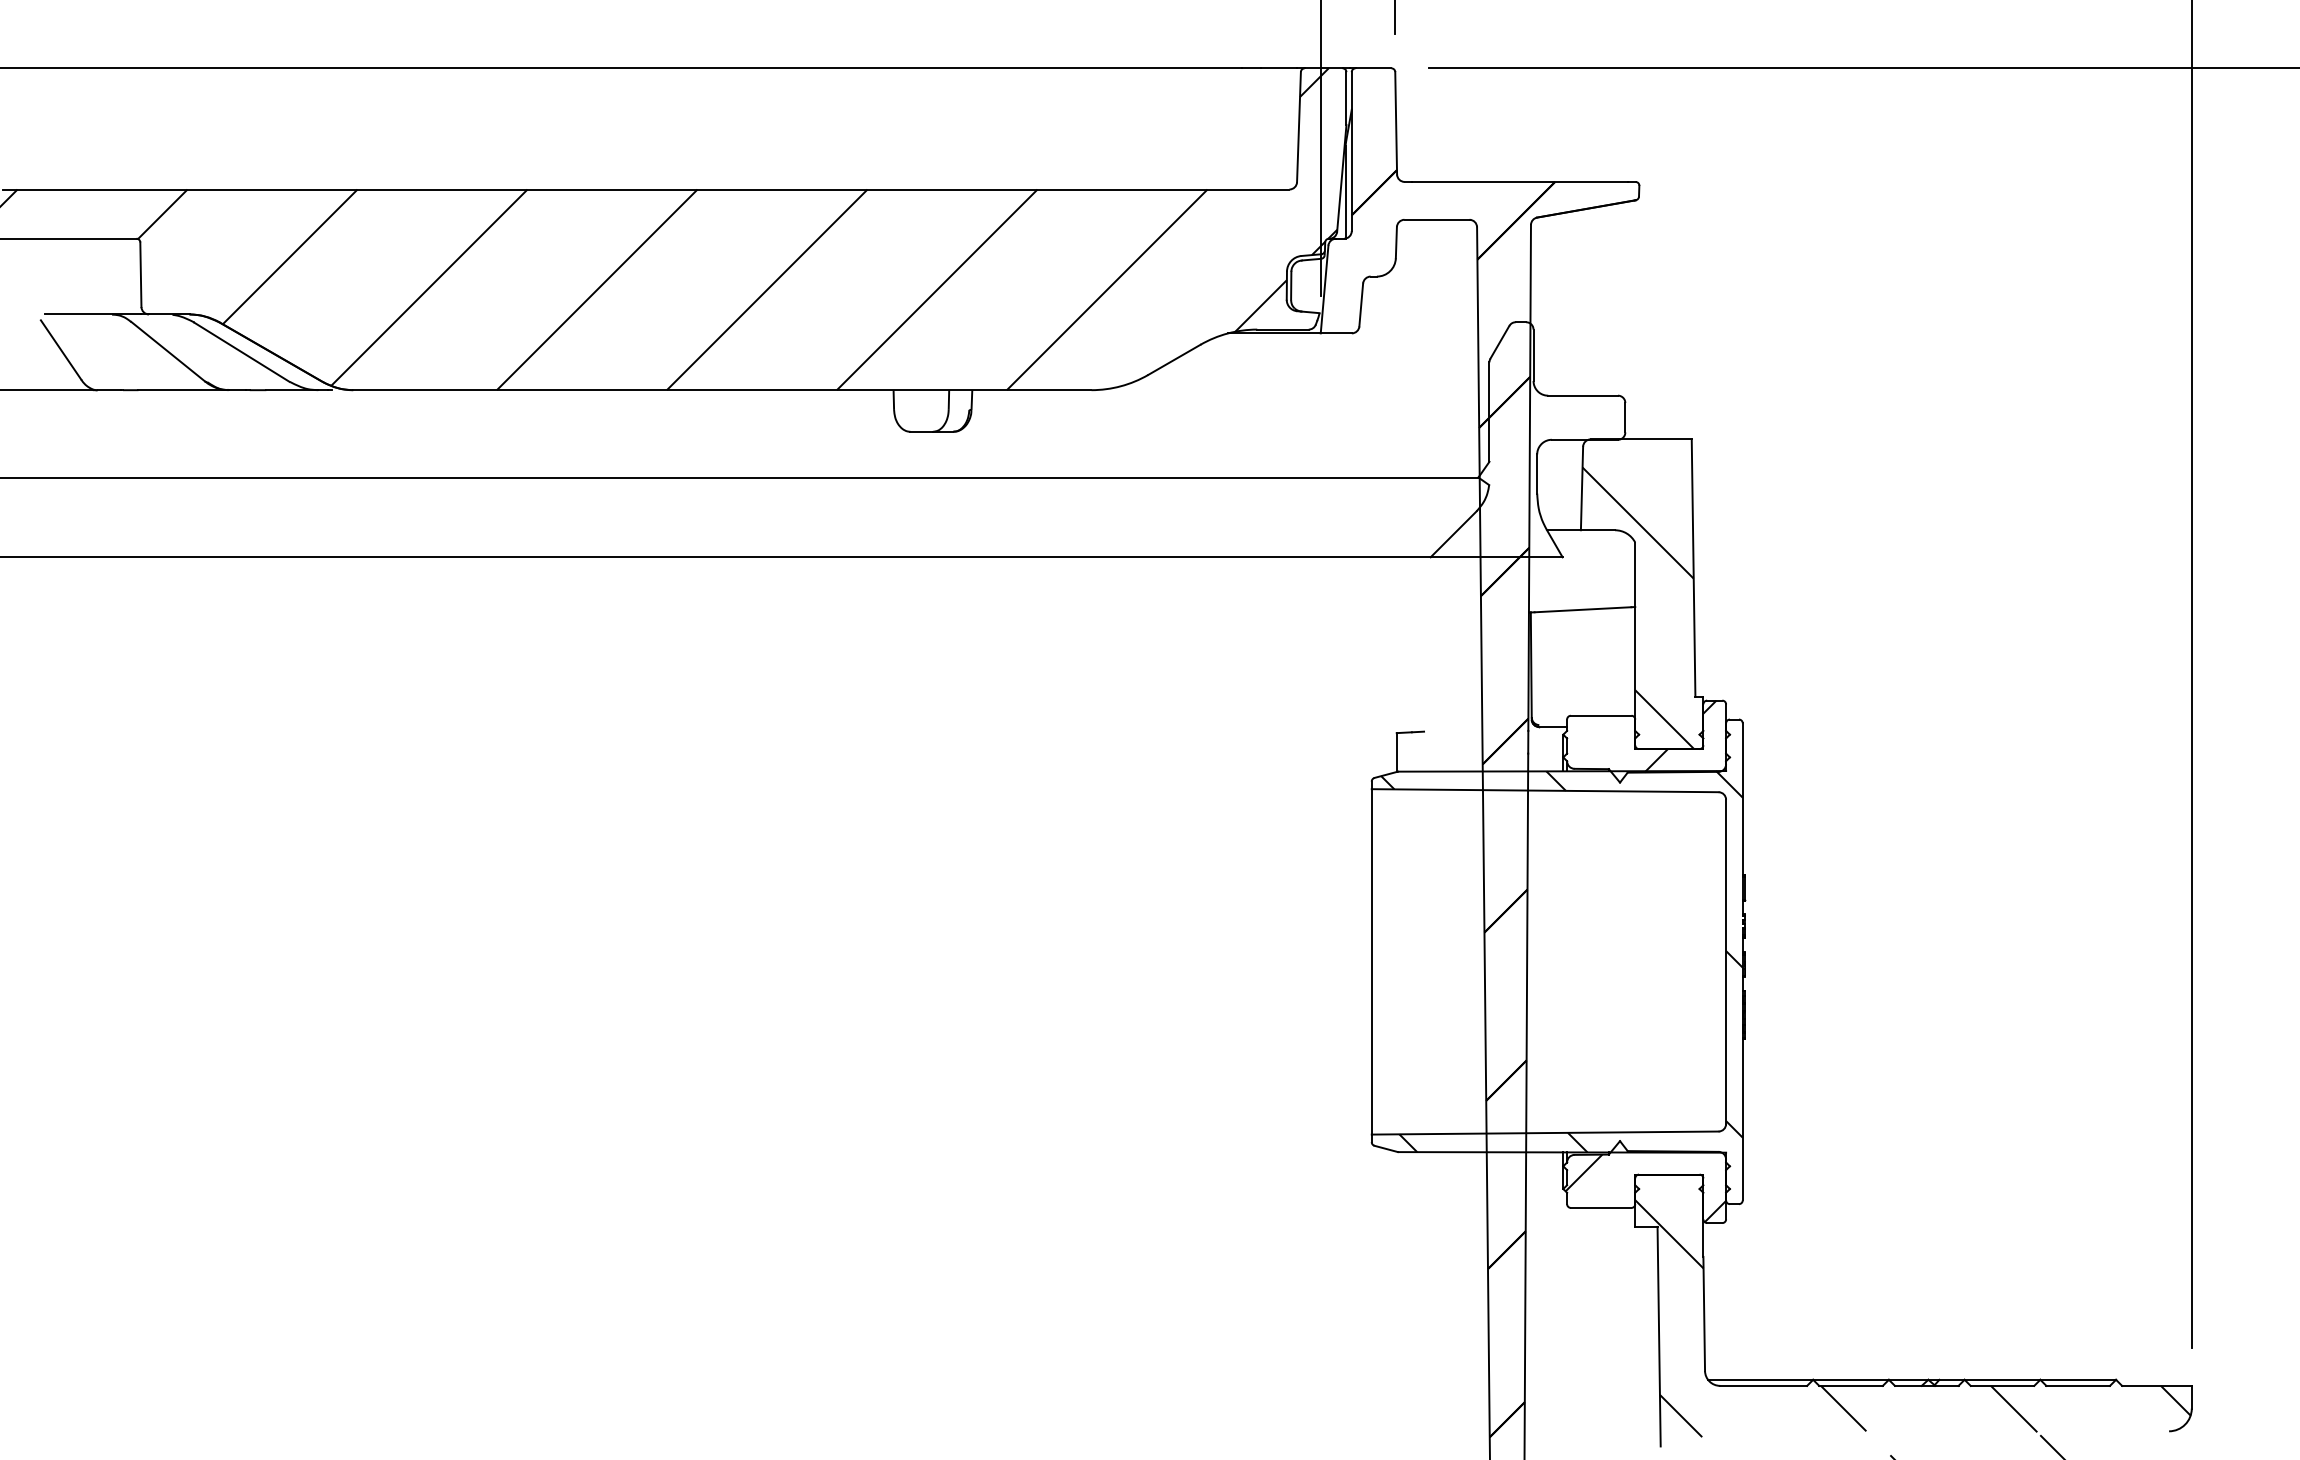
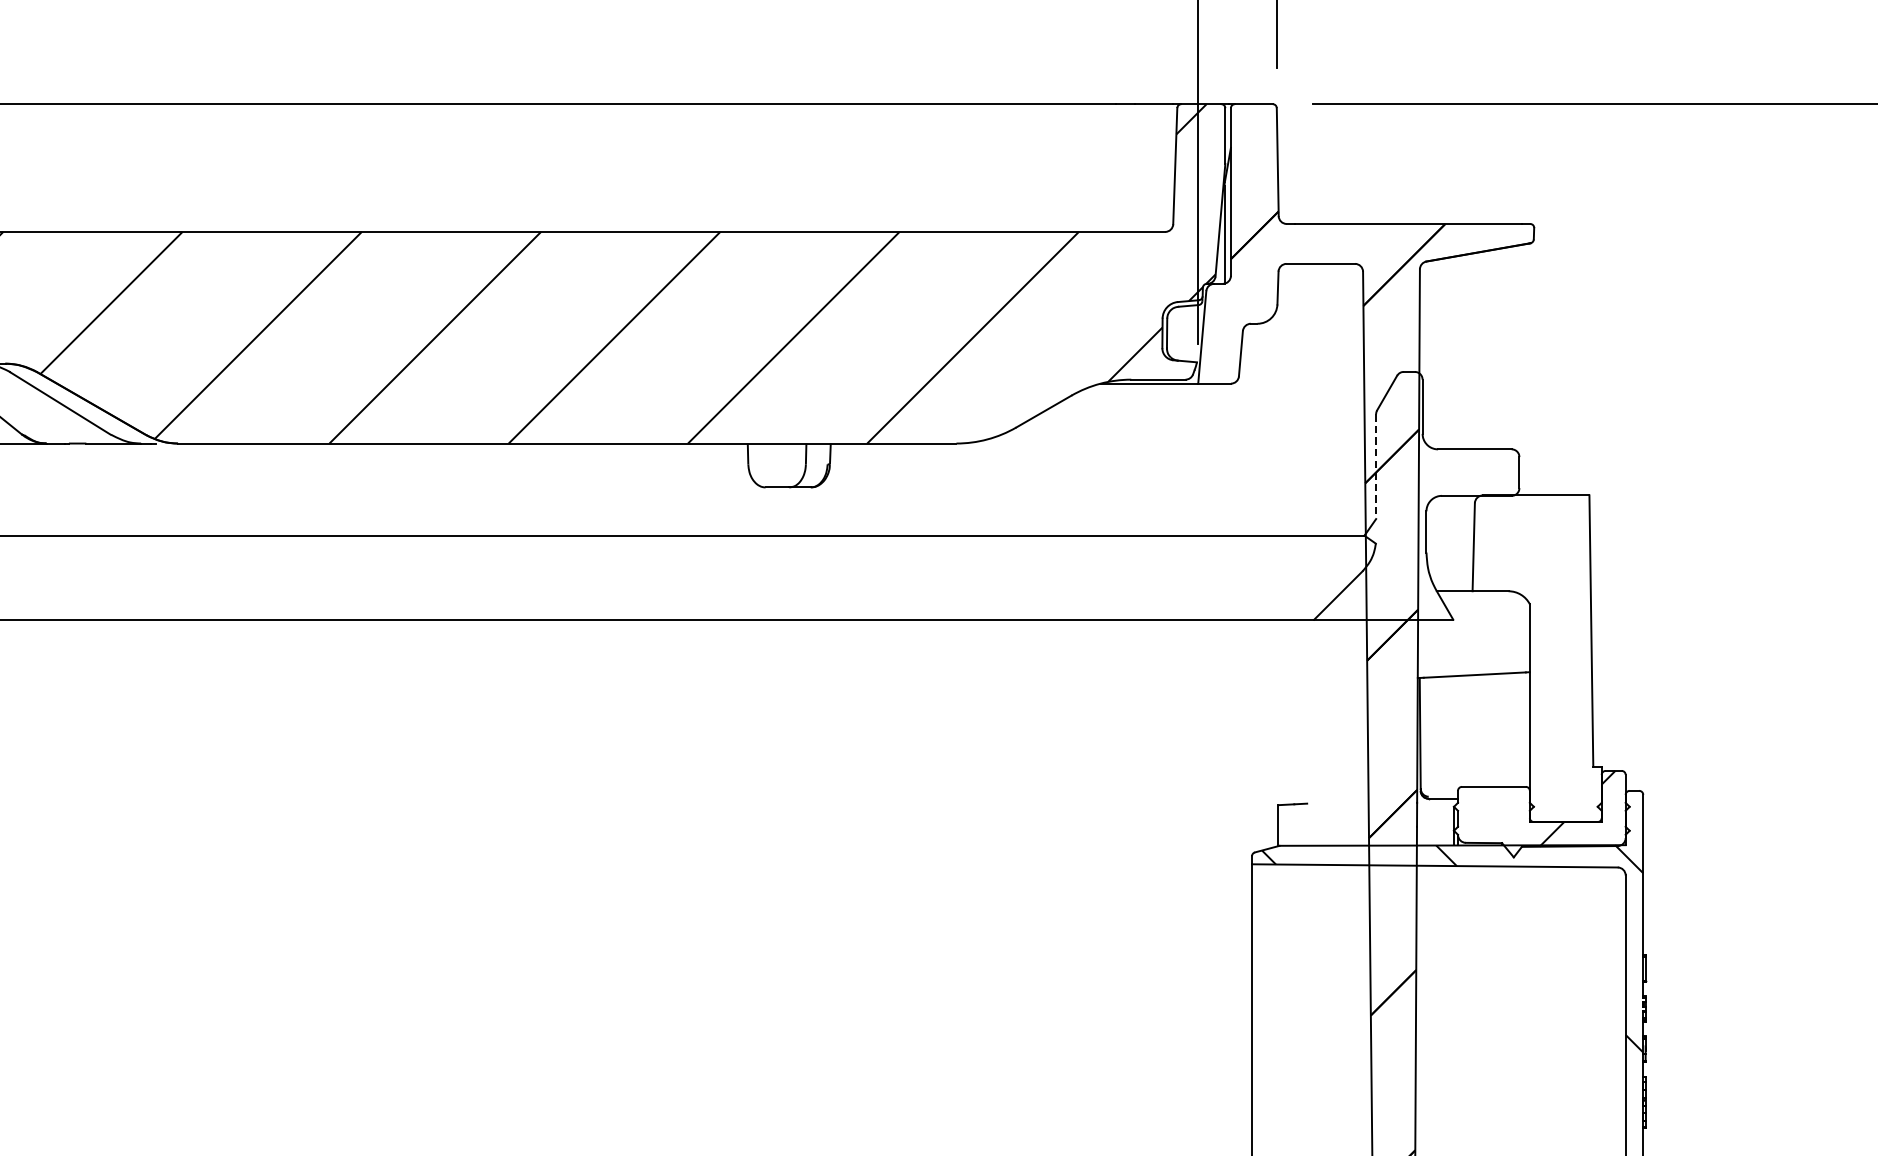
line: (1489, 412) -> (1376, 467), solid -> dashed
hatch: (1638, 608) -> (1533, 673), removed

